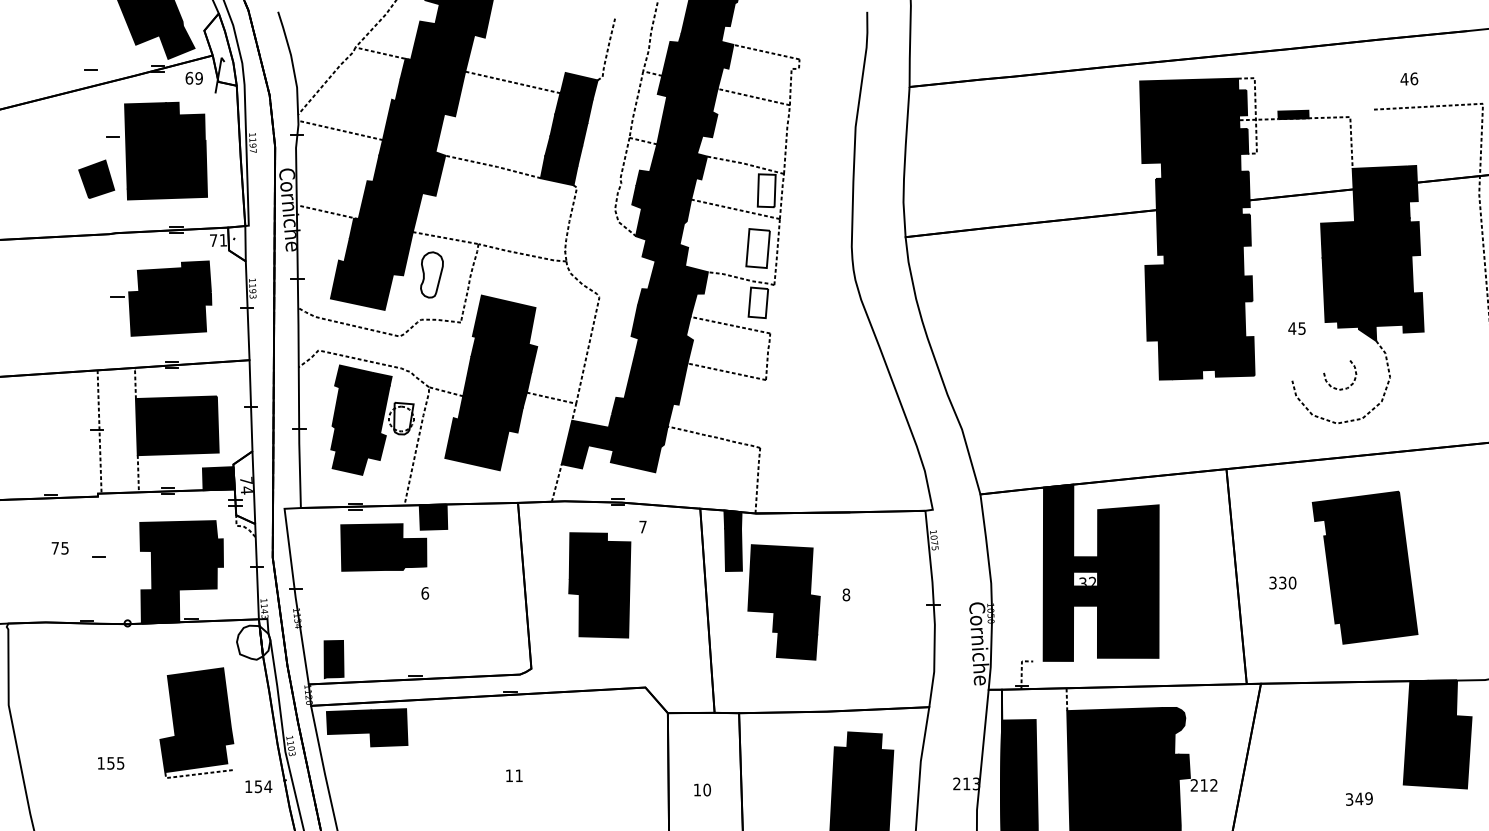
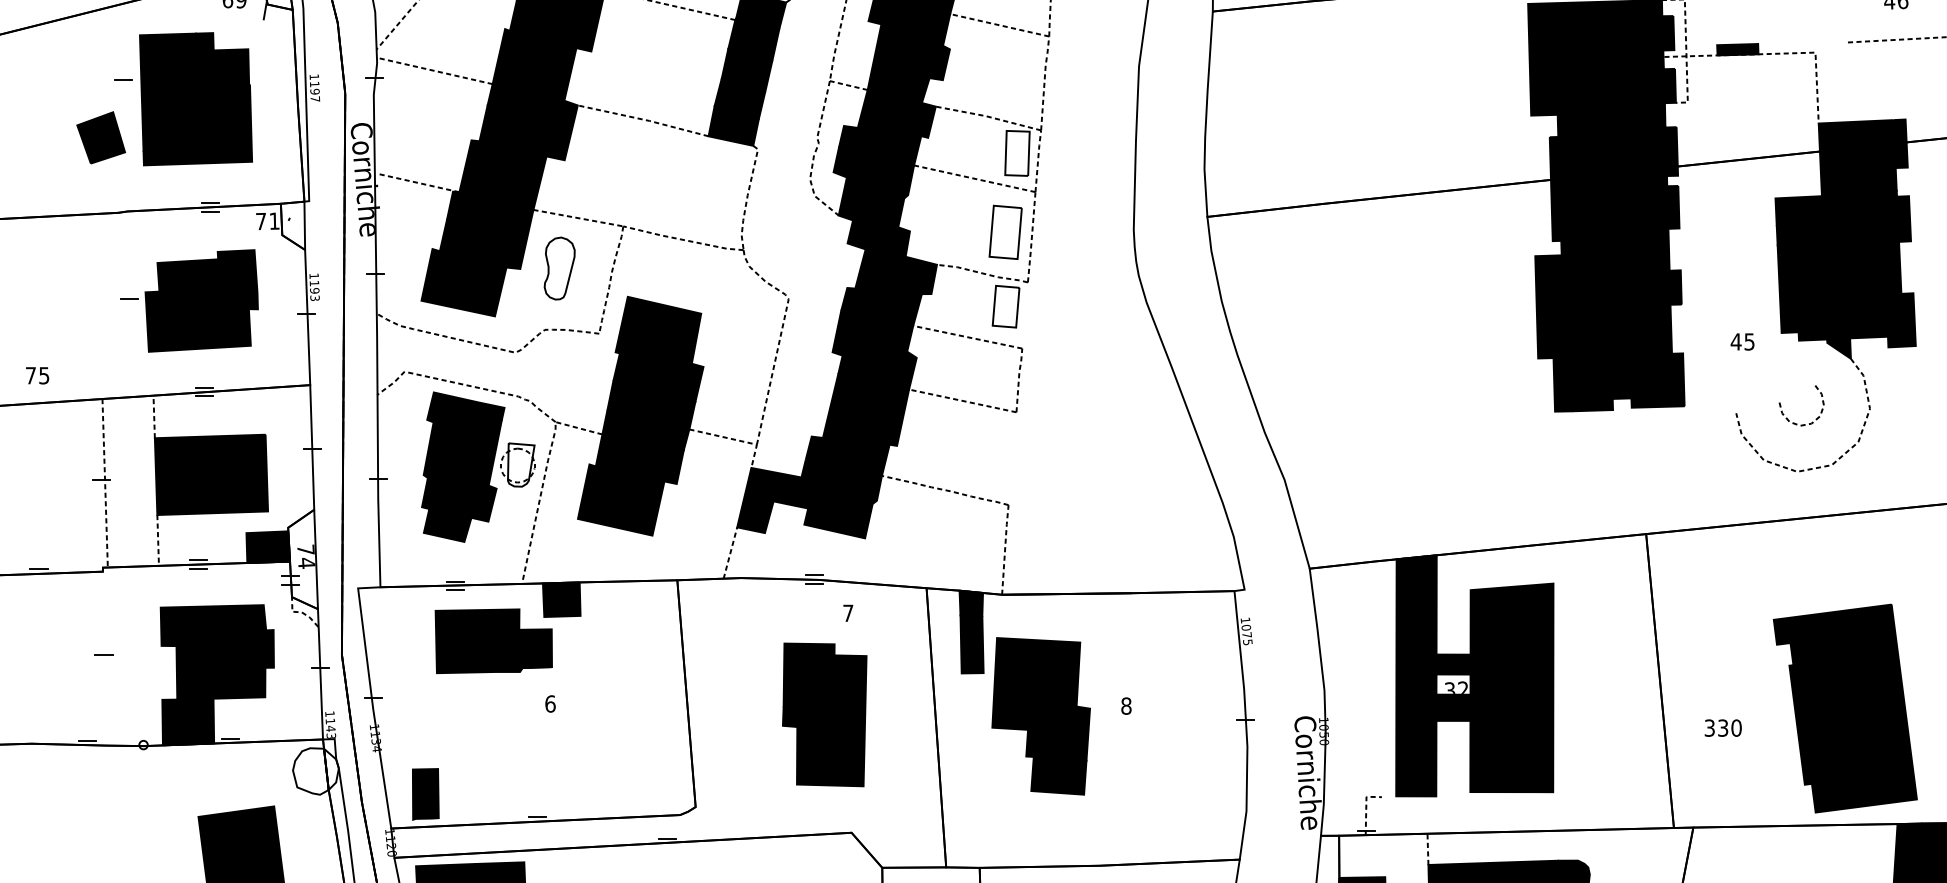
text: (59, 548) -> (36, 375), moved
part: (1364, 567) -> (1844, 708), moved
text: (1282, 582) -> (1722, 727), moved
part: (599, 585) -> (824, 715), moved

